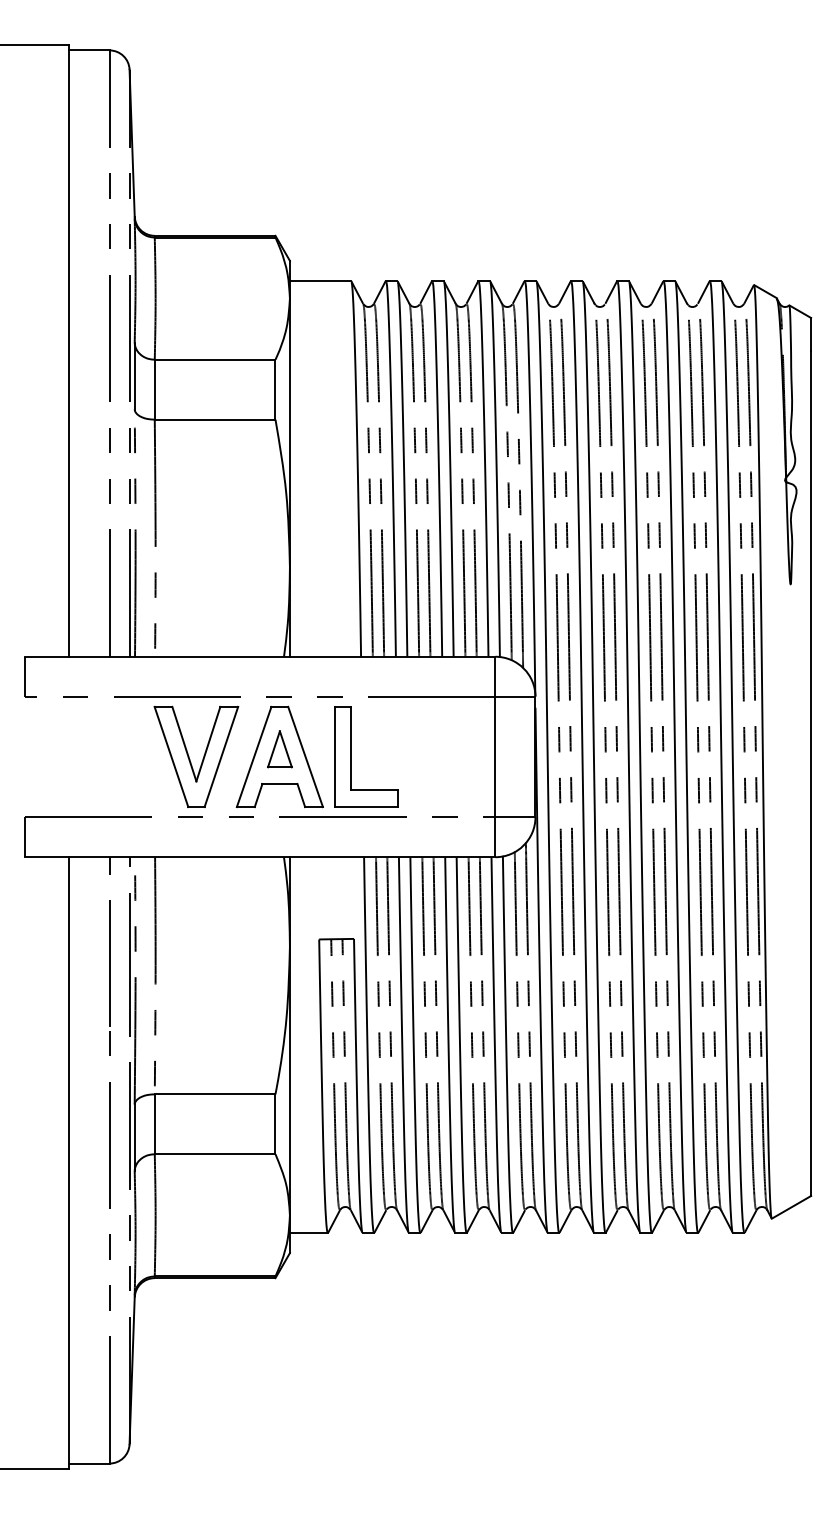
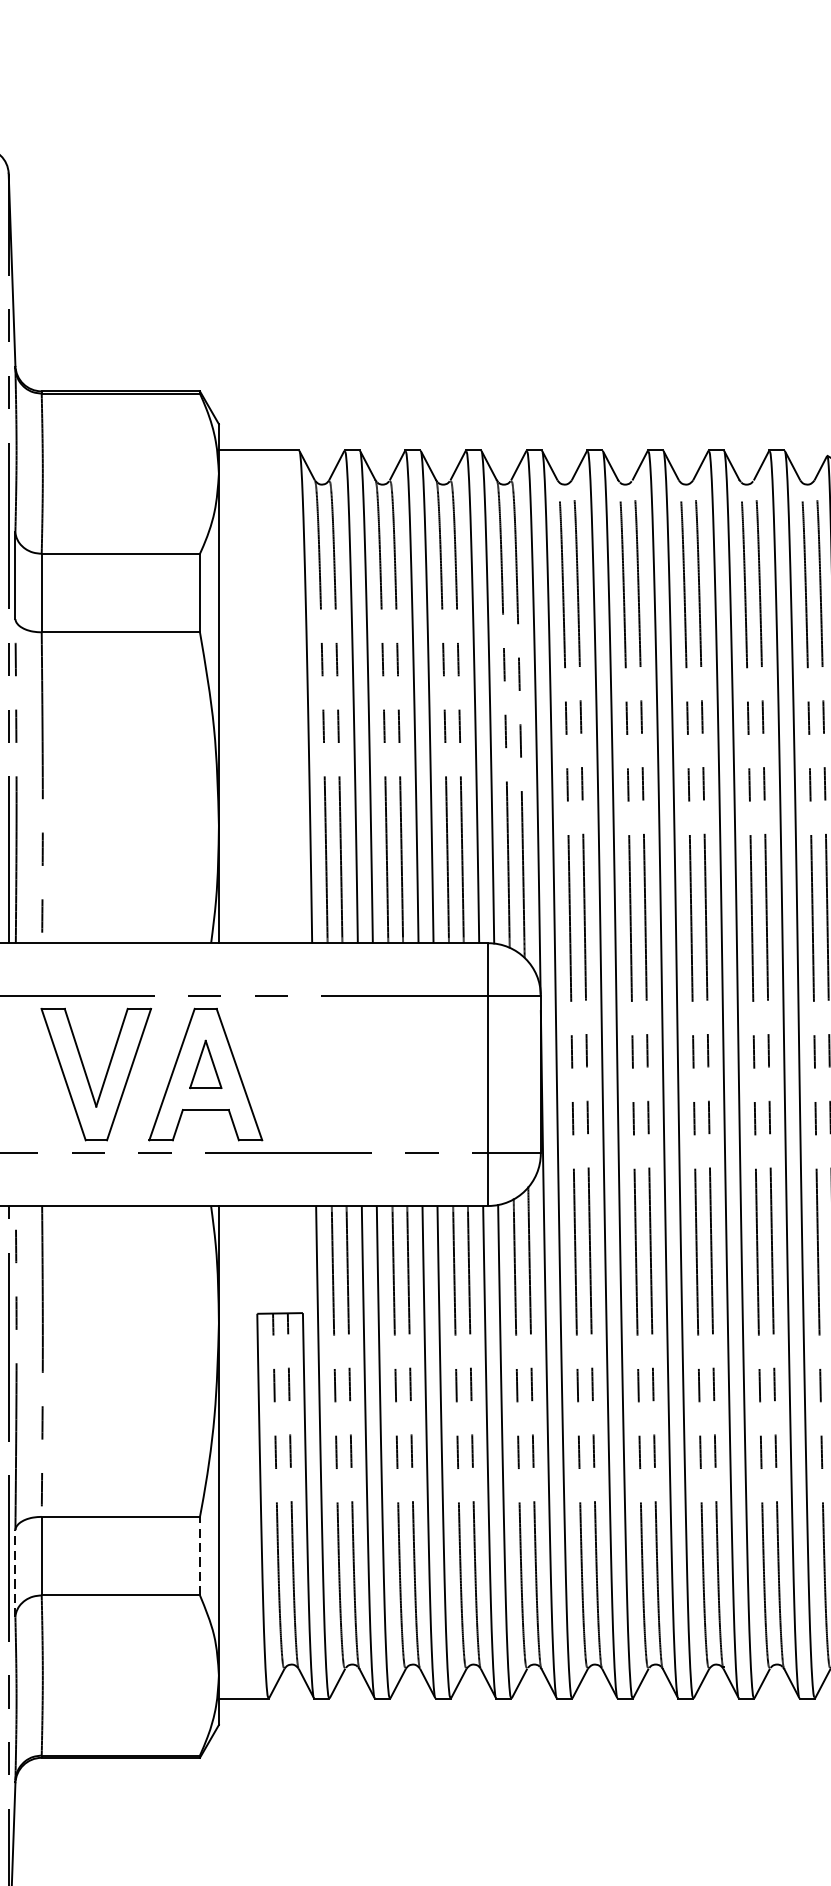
part: (351, 756) -> (299, 1073), removed
line: (275, 1124) -> (199, 1556), solid -> dashed
line: (134, 1137) -> (15, 1573), solid -> dashed

